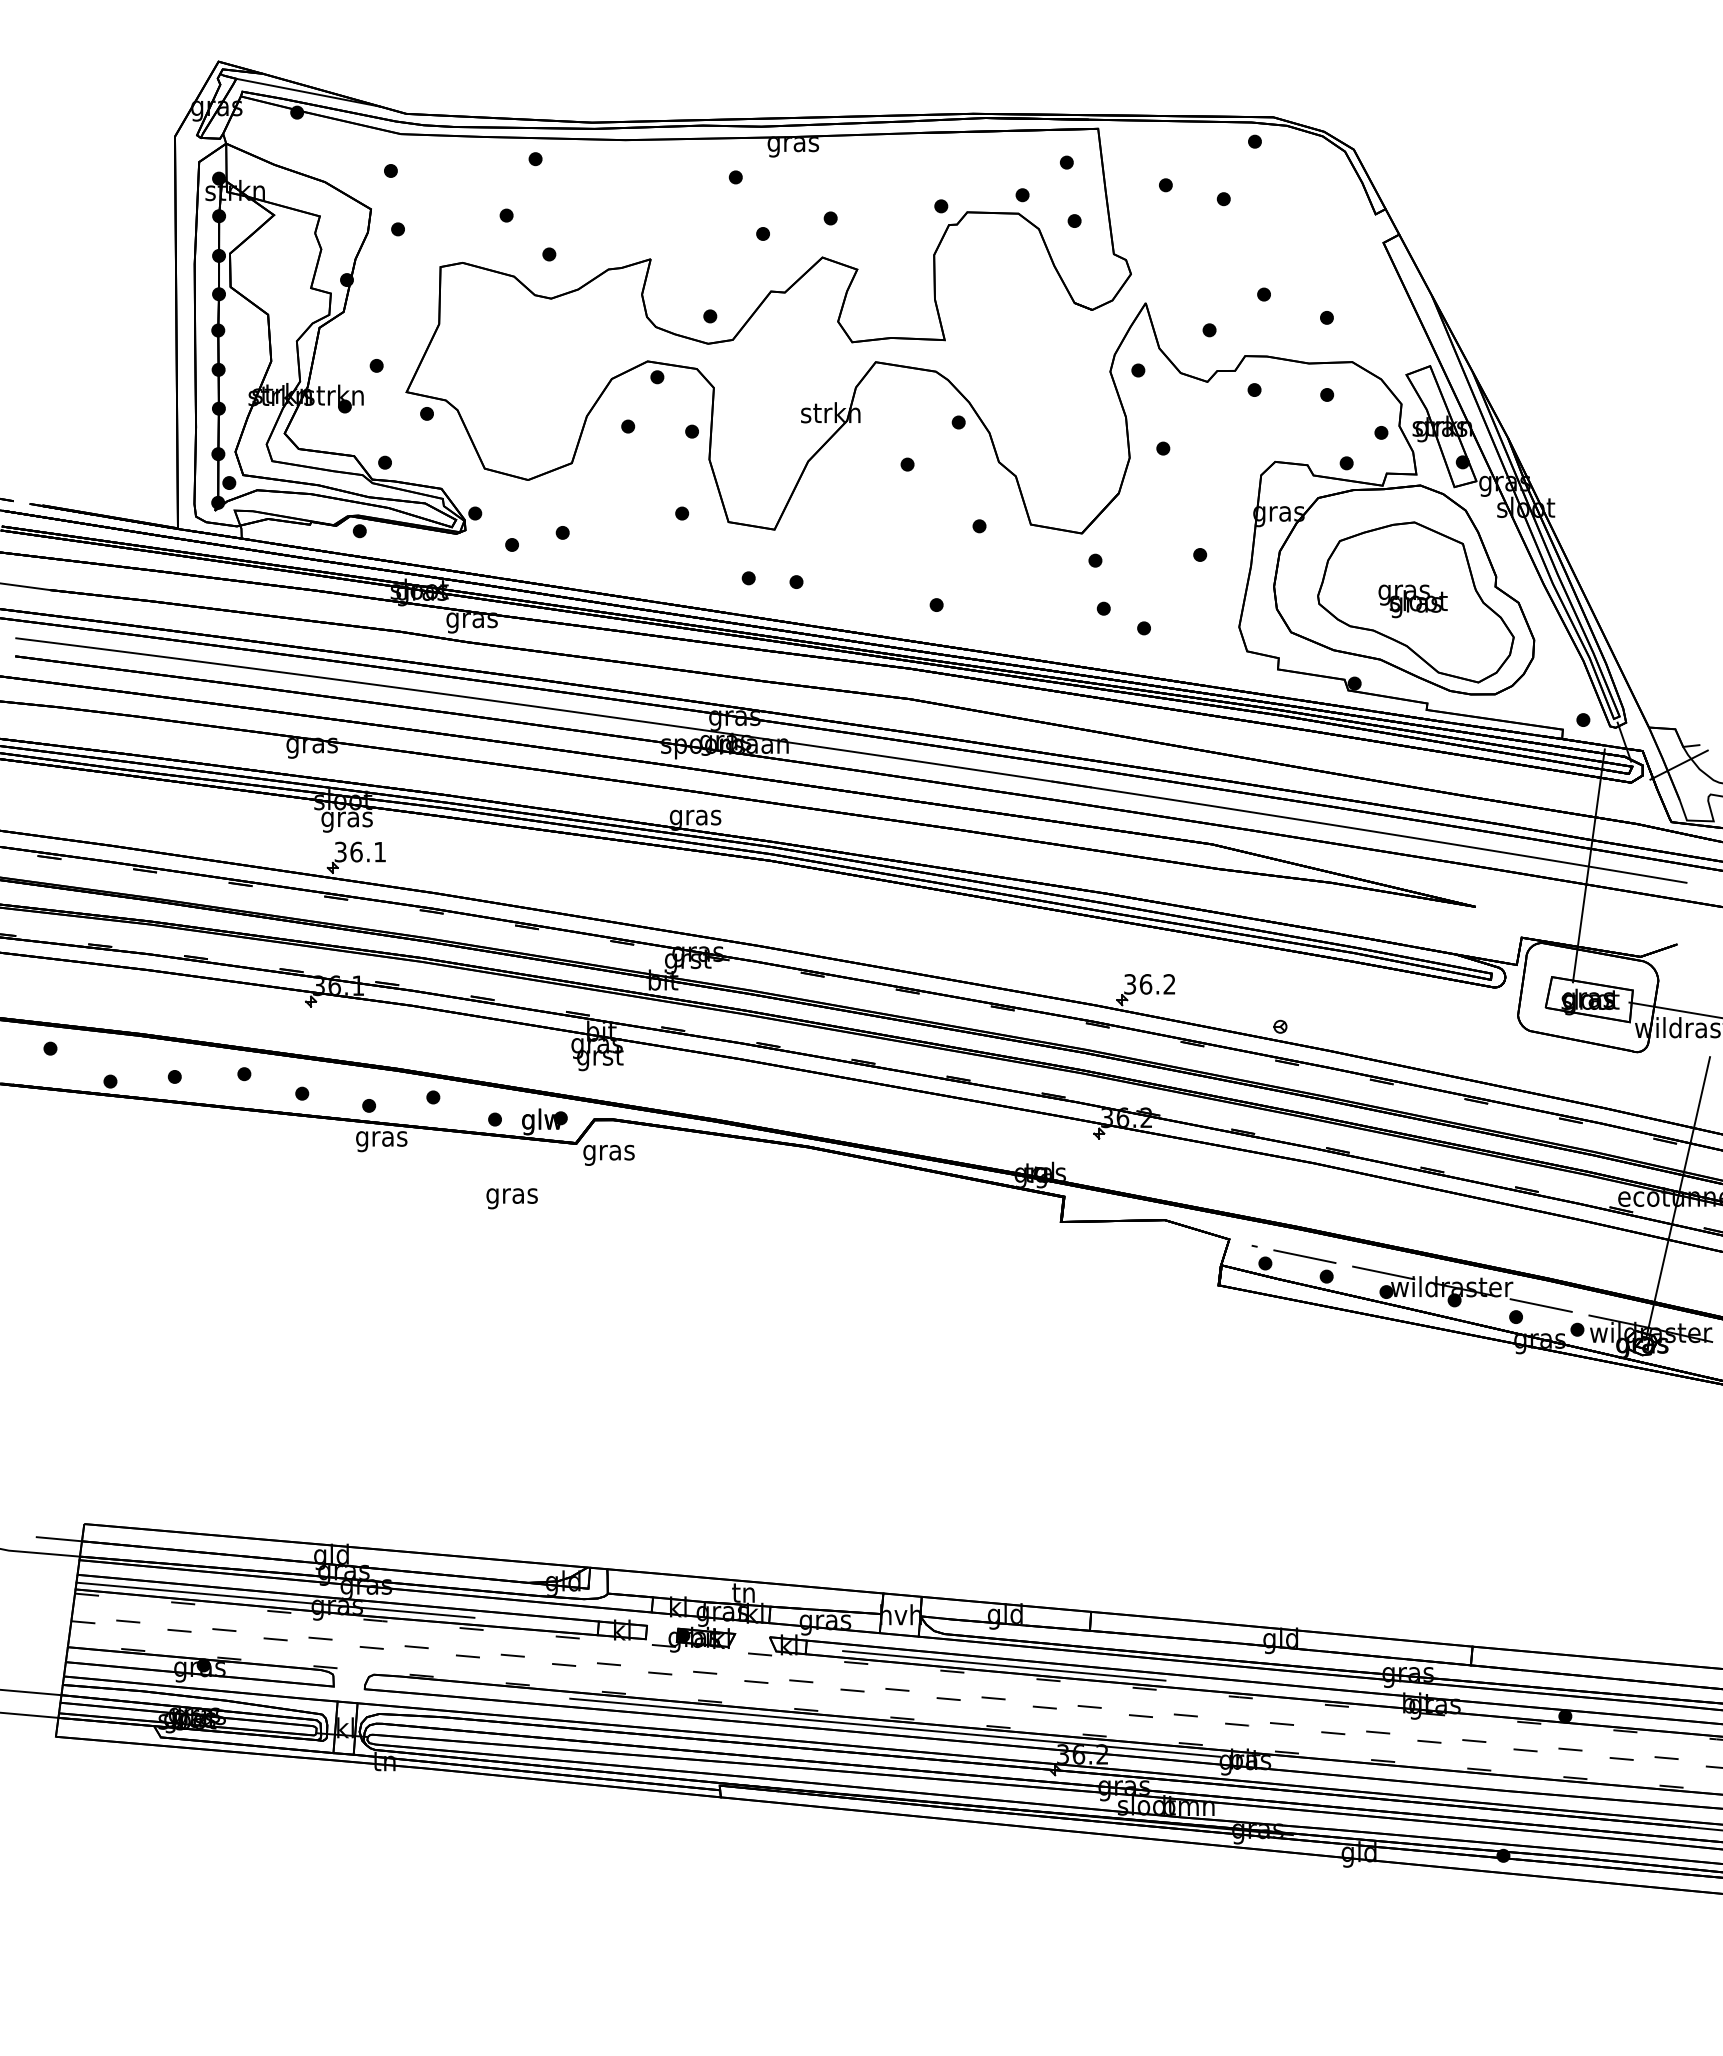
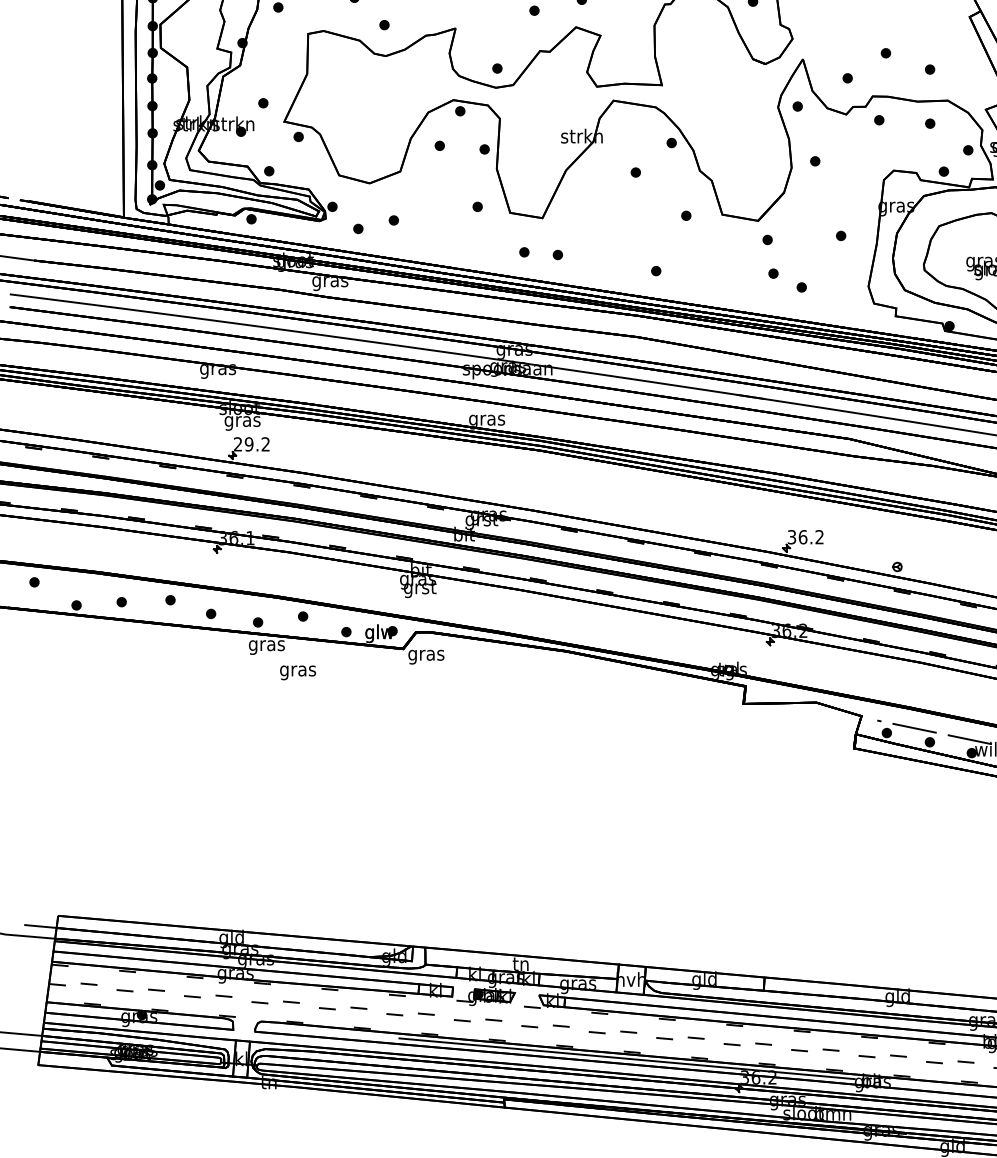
text: (359, 851) -> (251, 443), 36.1 -> 29.2
text: (511, 1198) -> (297, 672), moved
line: (275, 1599) -> (192, 968), removed
line: (1004, 1665) -> (703, 1015), removed

